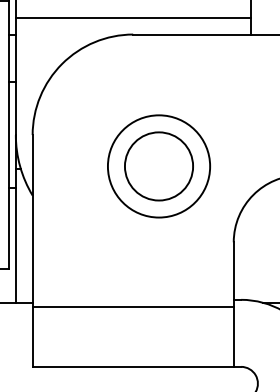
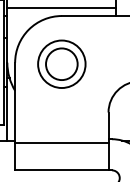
part: (158, 164) -> (61, 63), moved

